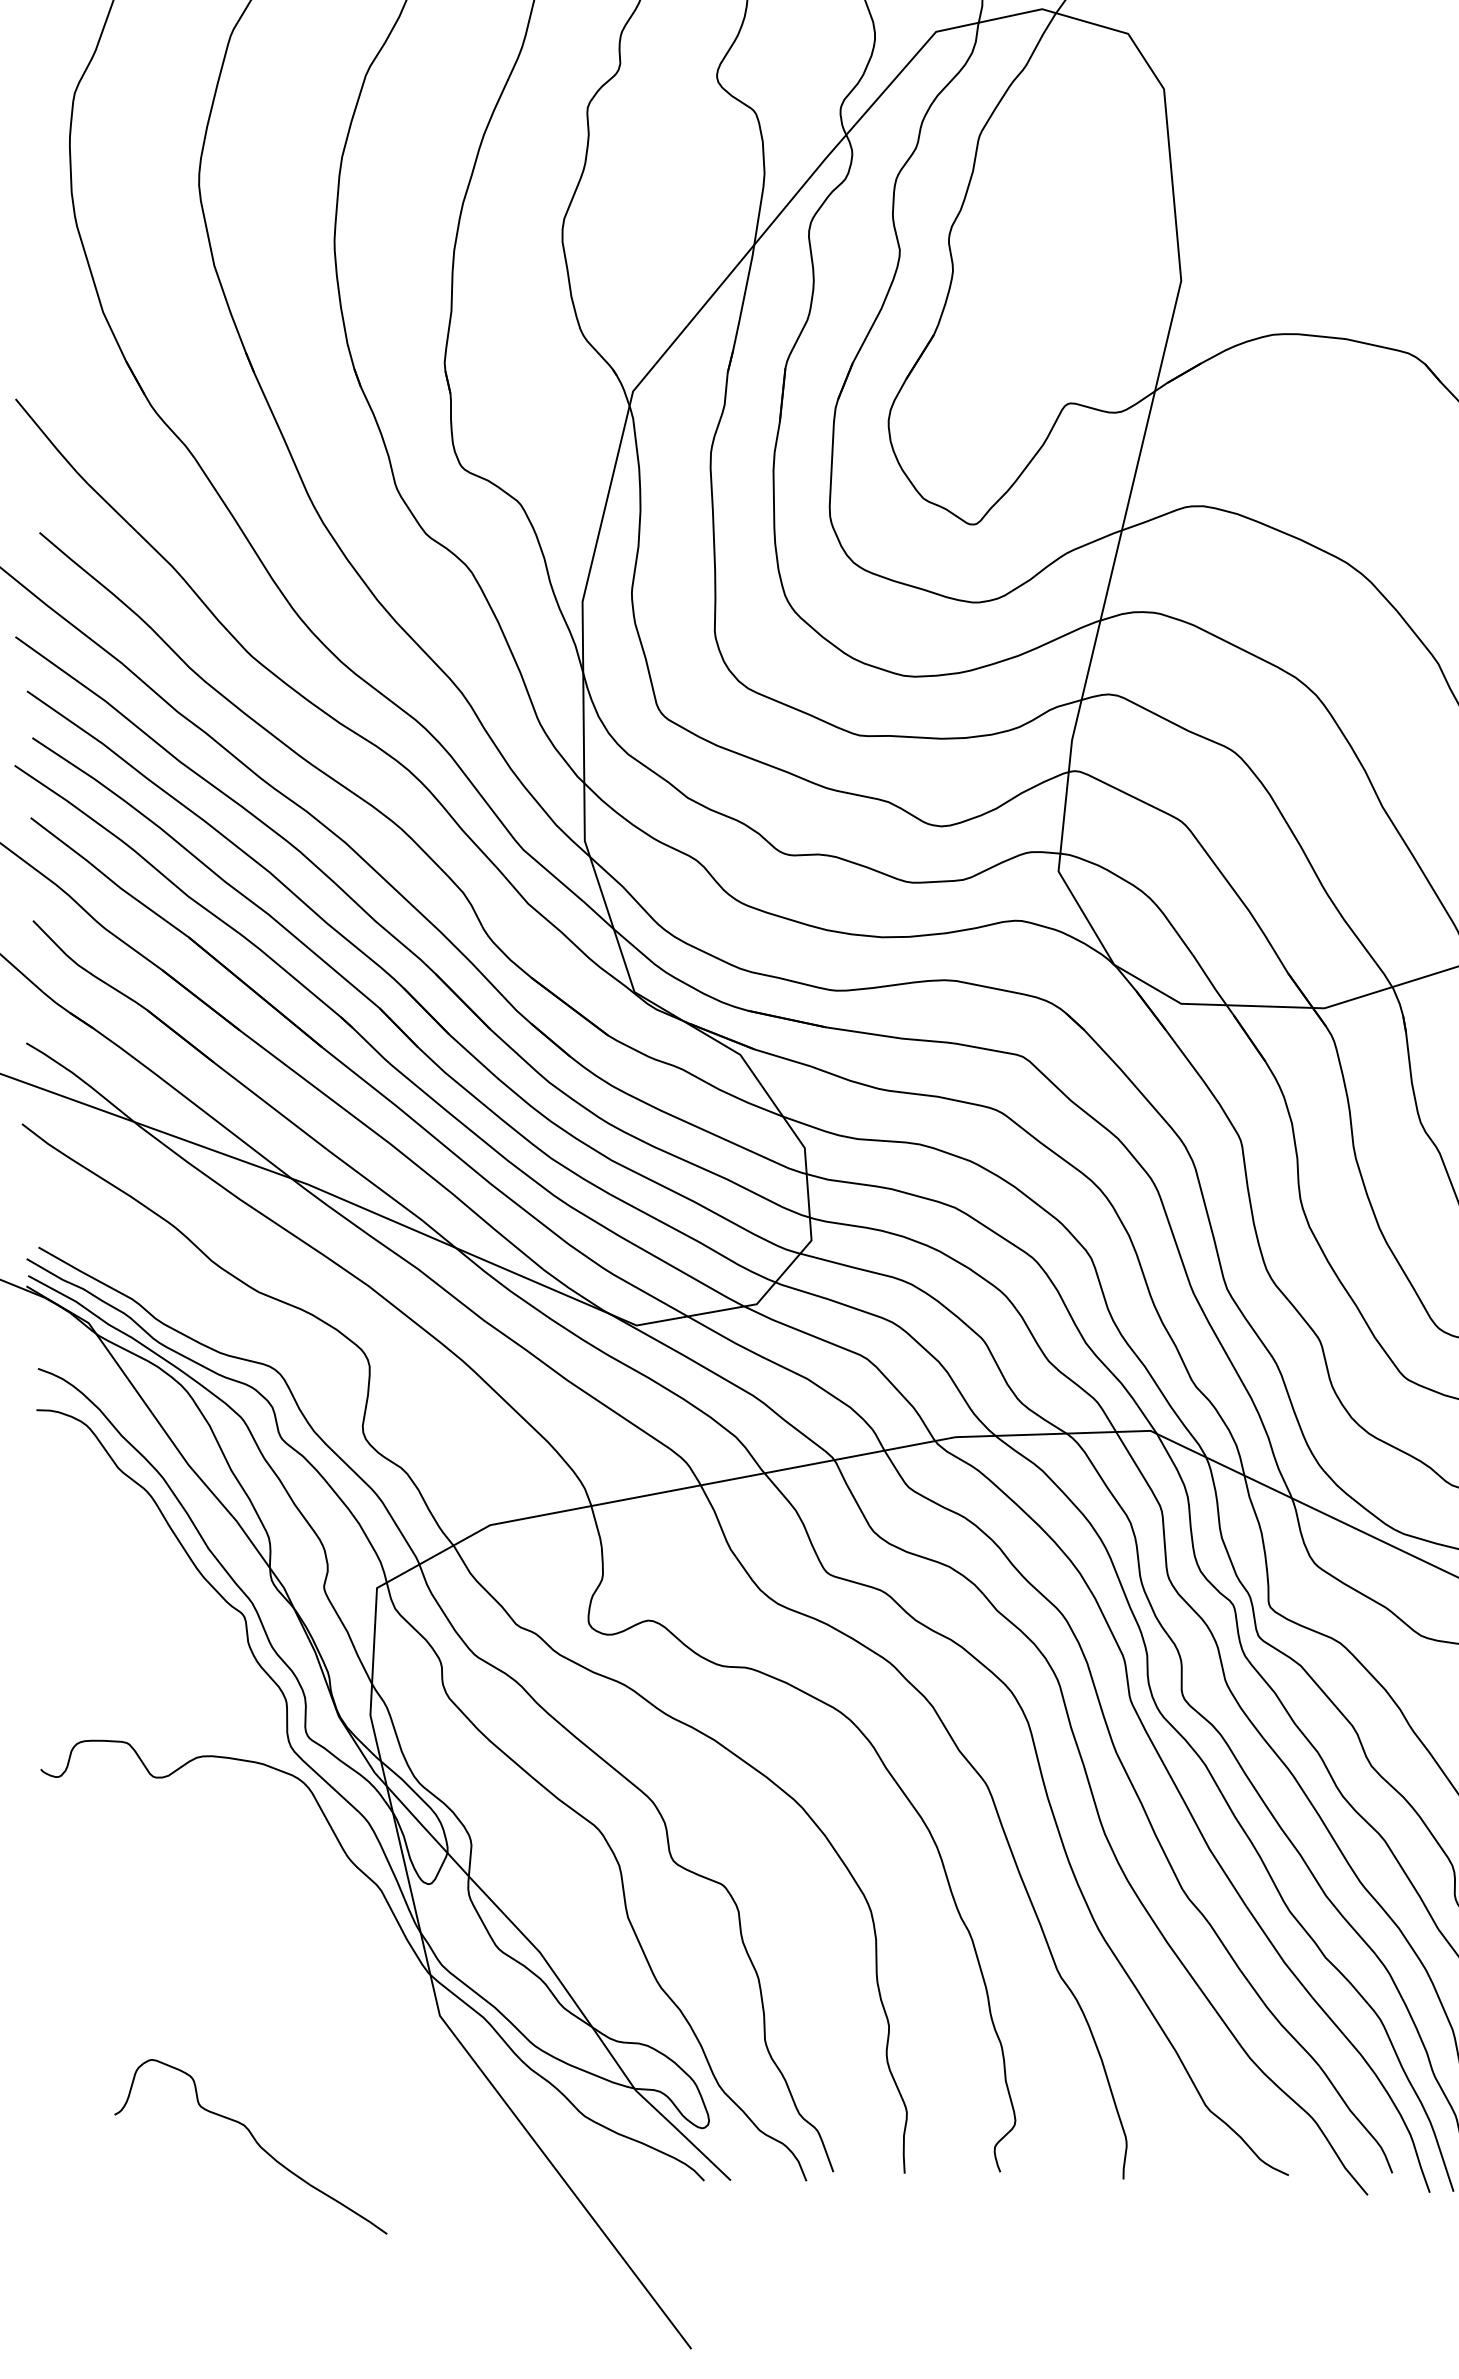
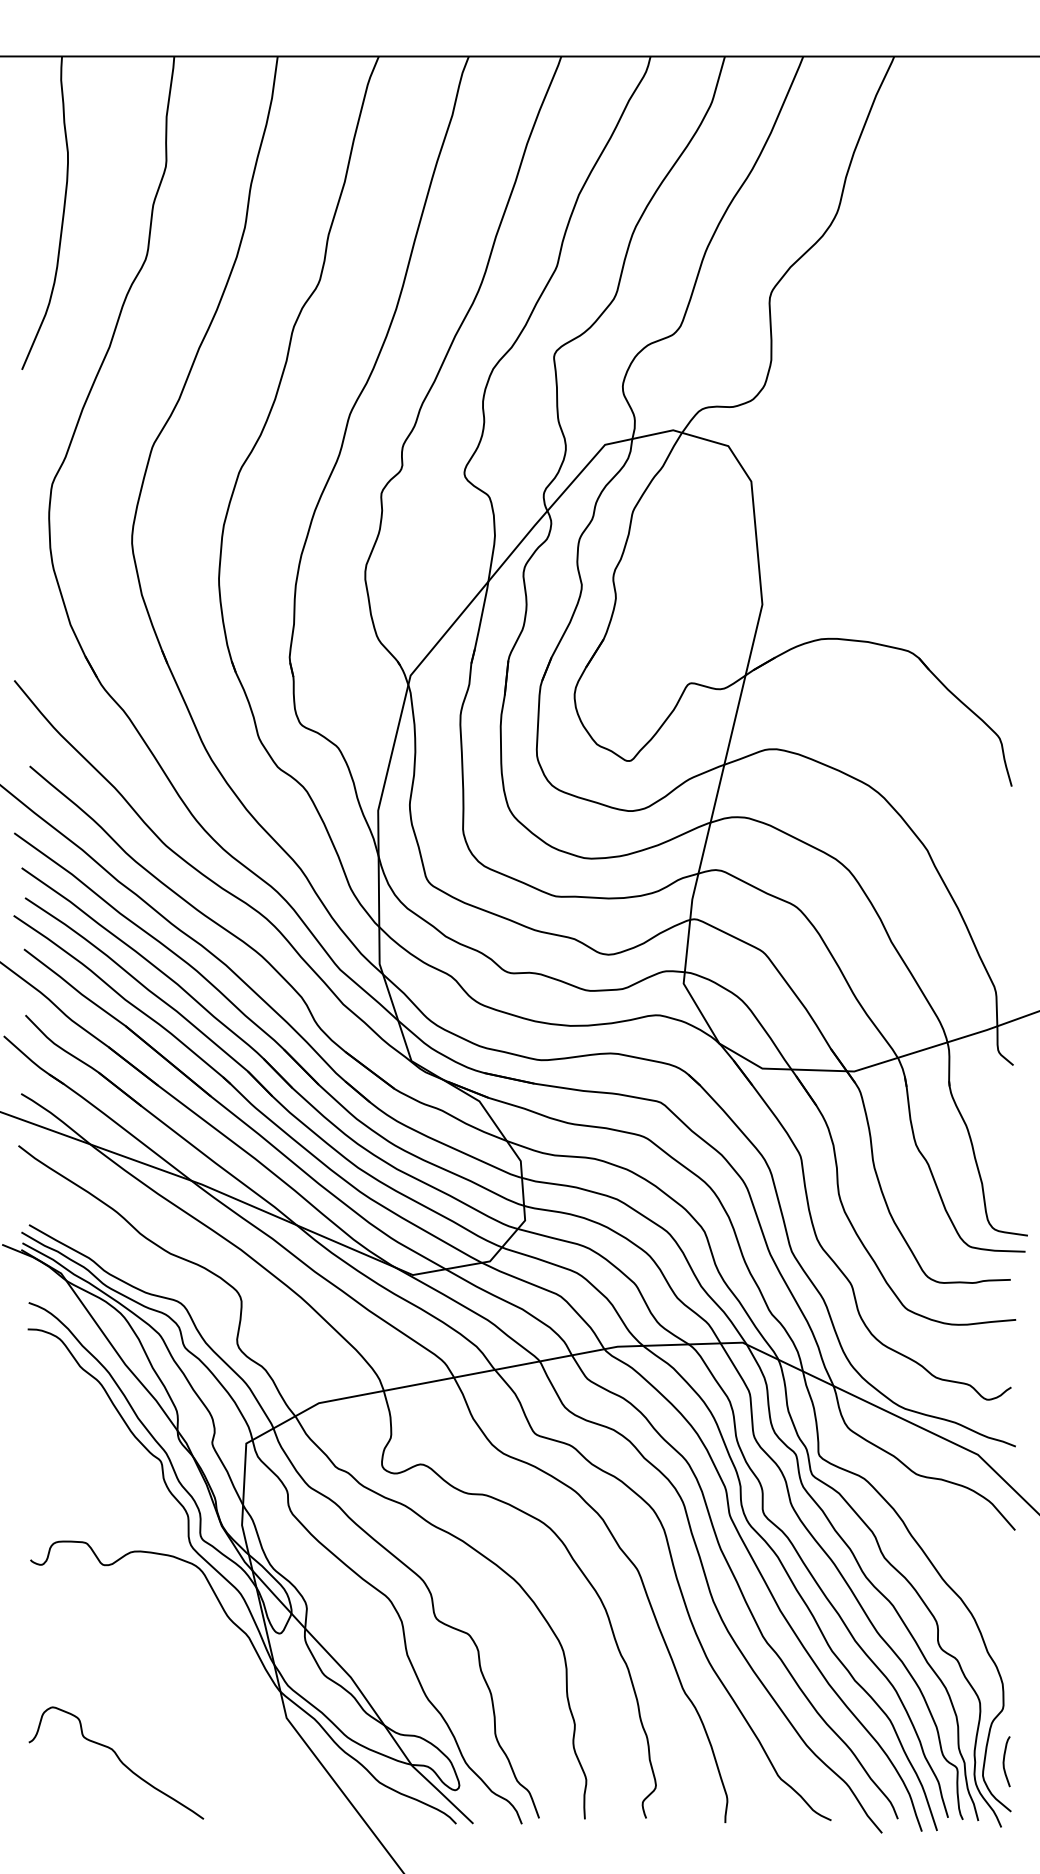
curve: (255, 2144) -> (119, 1761), moved

